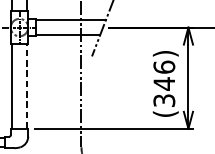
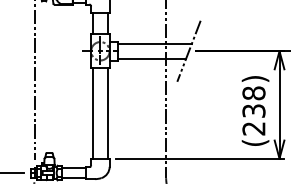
text: (163, 83) -> (253, 110), (346) -> (238)
line: (27, 86) -> (108, 113), dashed -> solid

